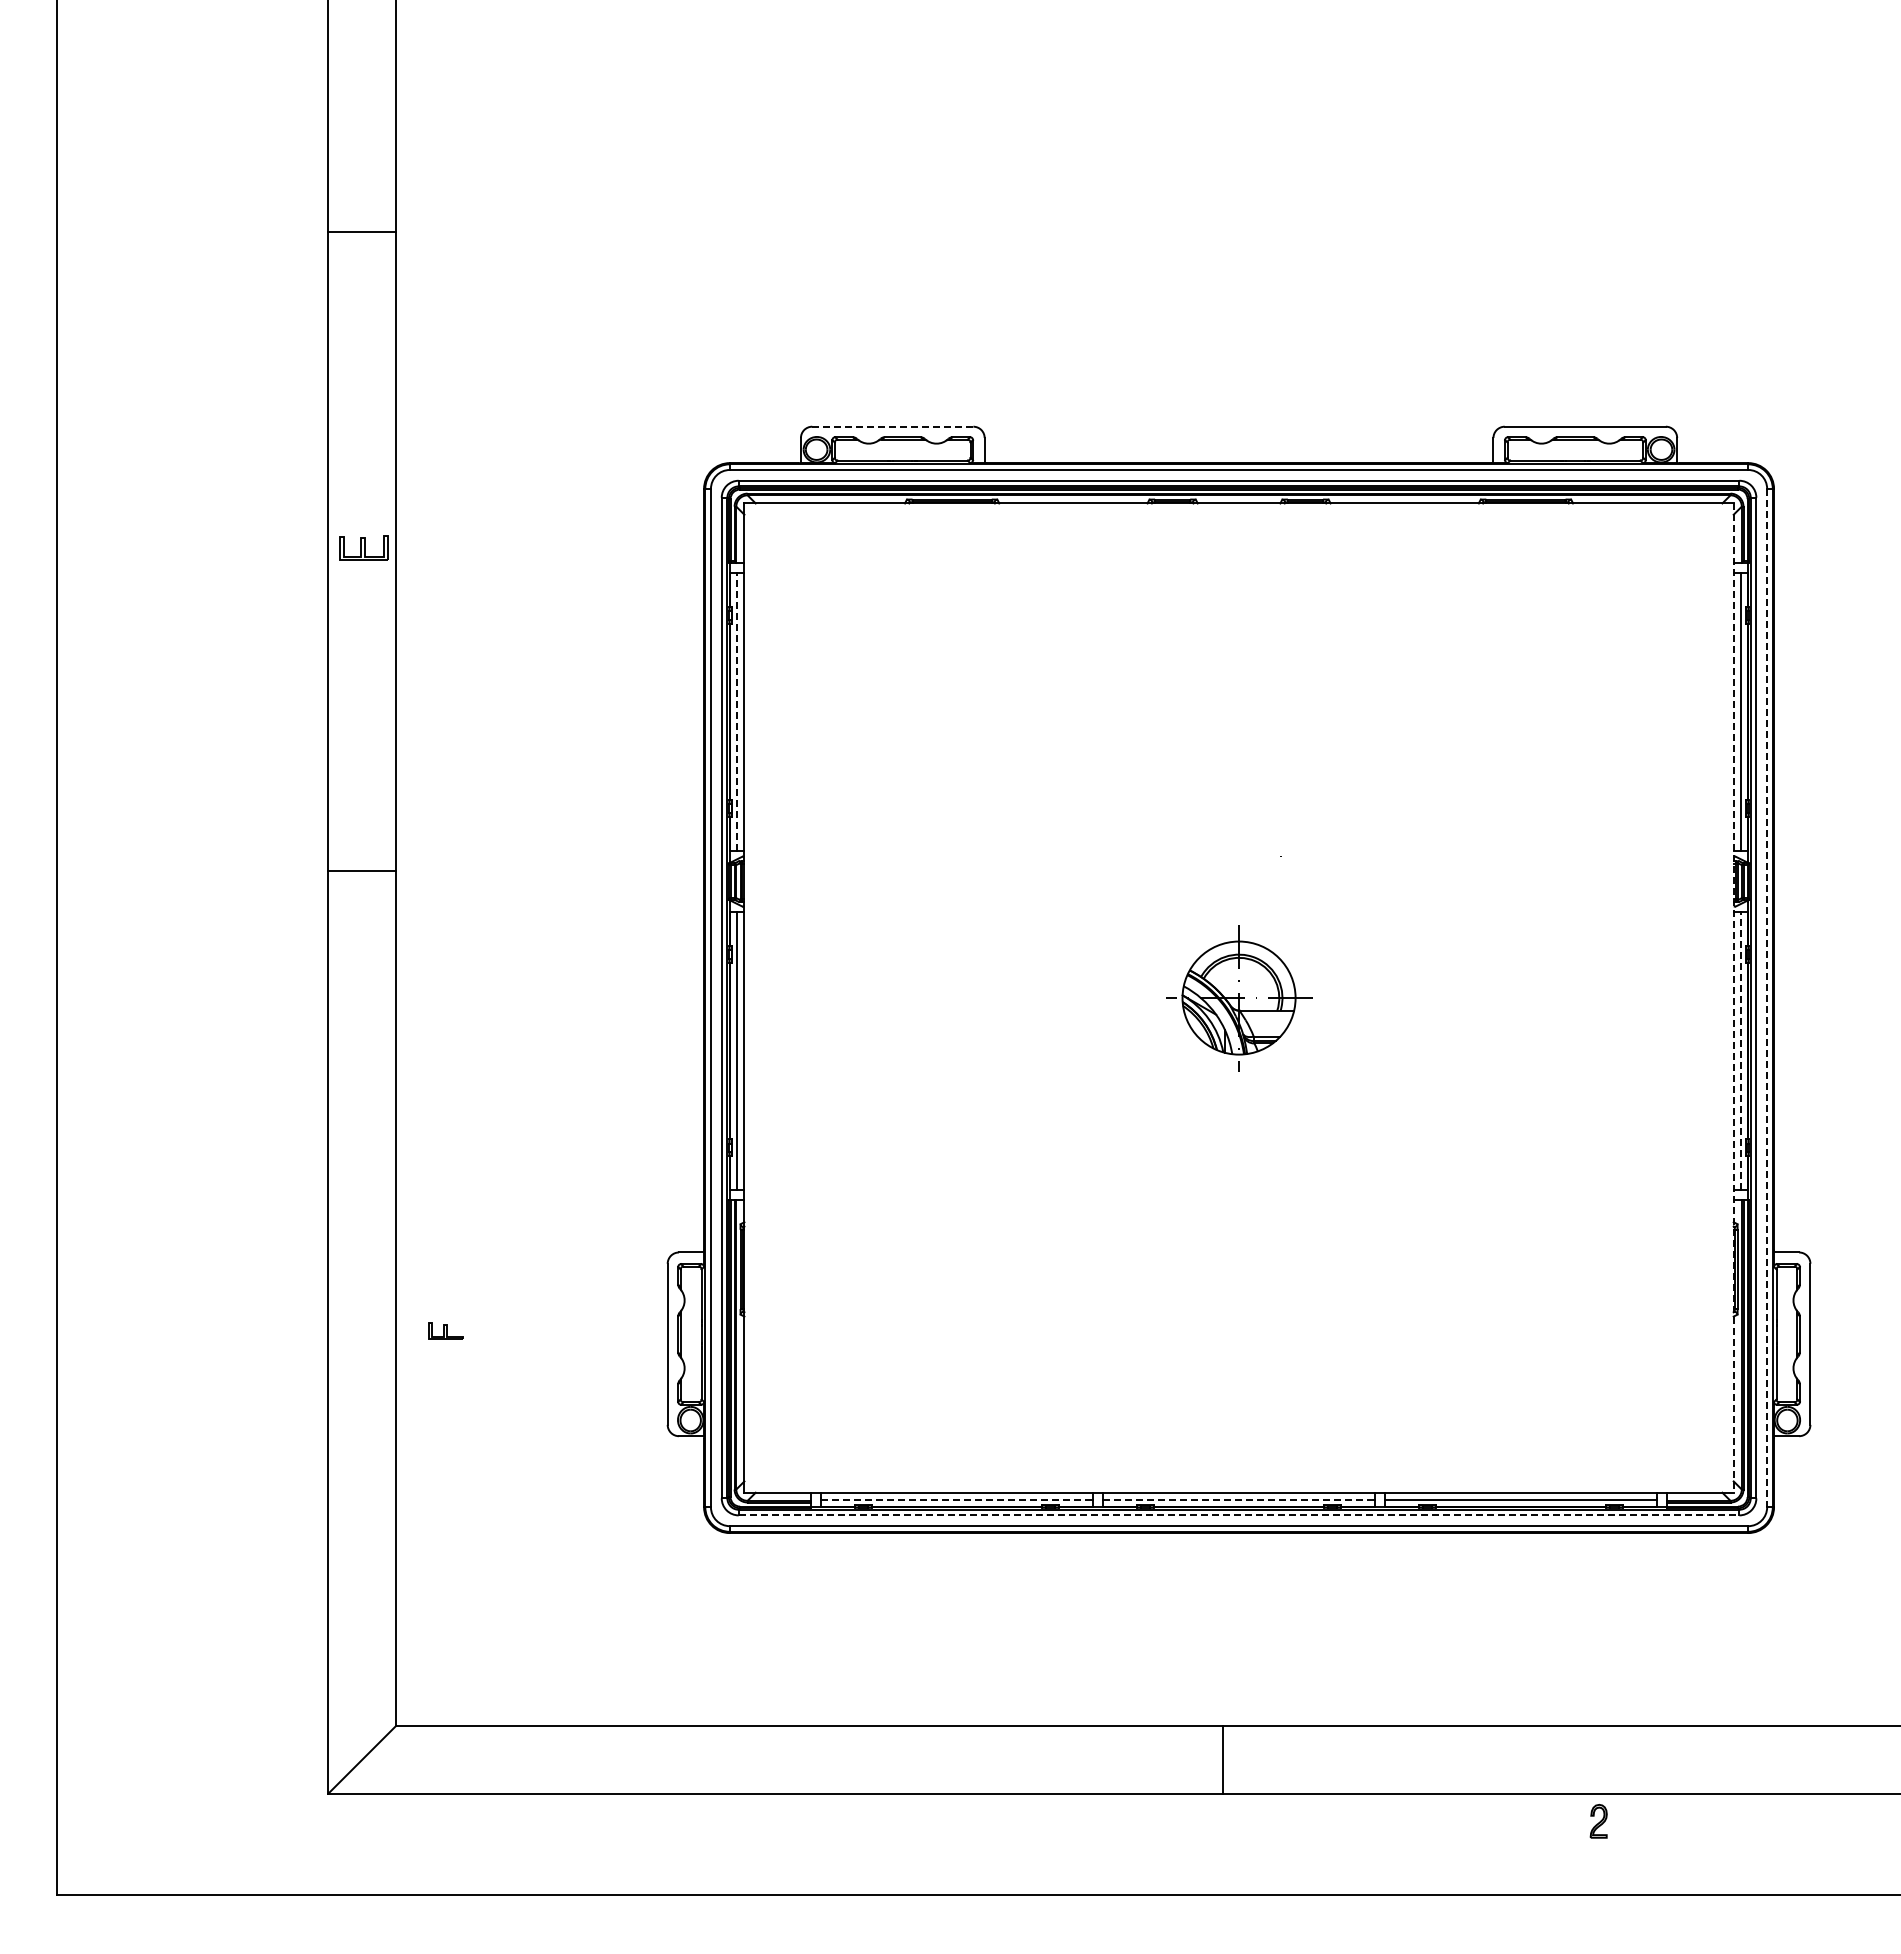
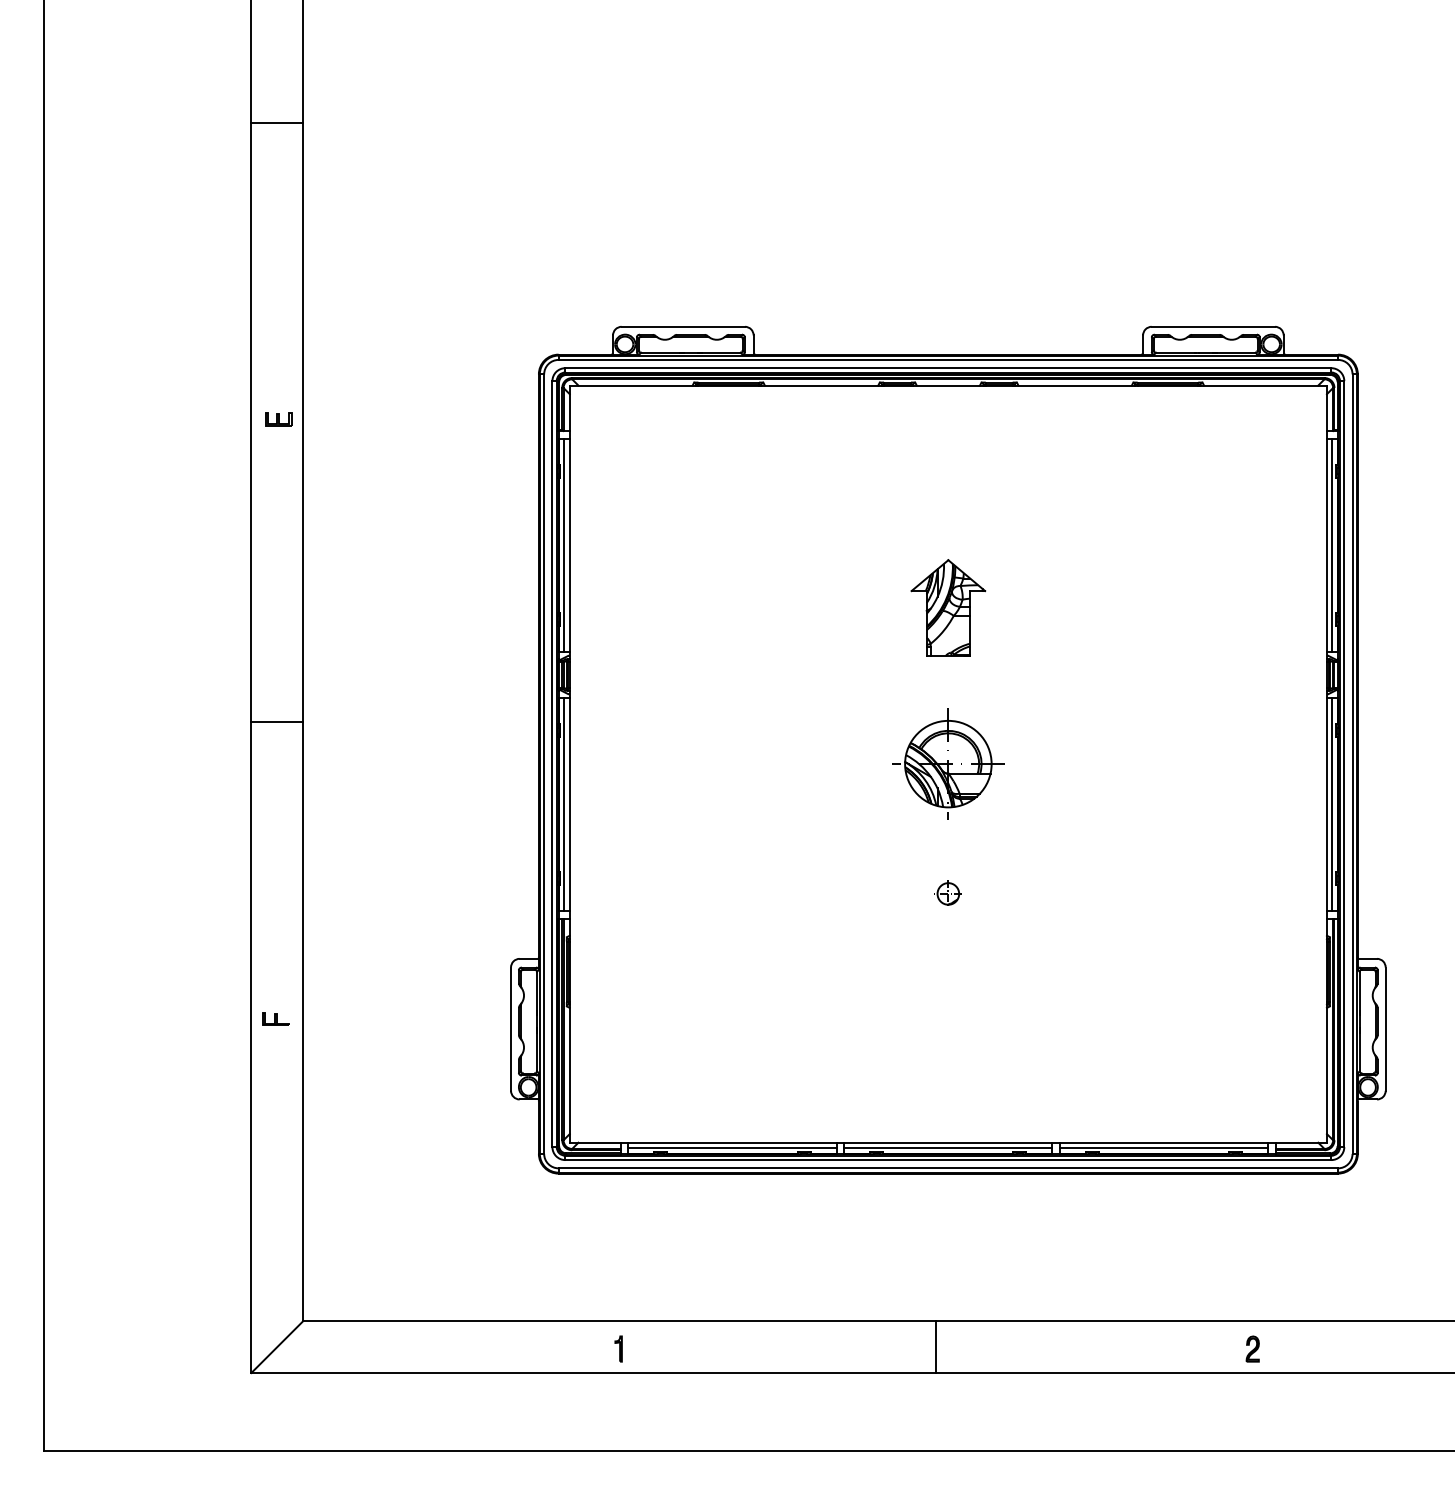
line: (362, 231) -> (277, 122), moved
line: (892, 426) -> (683, 326), dashed -> solid
part: (363, 547) -> (278, 419), size x0.71
line: (737, 711) -> (564, 544), dashed -> solid
part: (1239, 793) -> (948, 607), added
line: (362, 870) -> (277, 721), moved
line: (1733, 998) -> (1326, 764), dashed -> solid
line: (1767, 998) -> (1352, 764), dashed -> solid
line: (1740, 1050) -> (1332, 804), dashed -> solid
part: (1240, 1165) -> (949, 892), added
part: (445, 1330) -> (275, 1018), moved
line: (956, 1499) -> (732, 1147), dashed -> solid
line: (1239, 1499) -> (948, 1147), dashed -> solid
line: (1239, 1515) -> (948, 1160), dashed -> solid
part: (808, 1761) -> (618, 1348), added
part: (1598, 1821) -> (1252, 1349), moved

